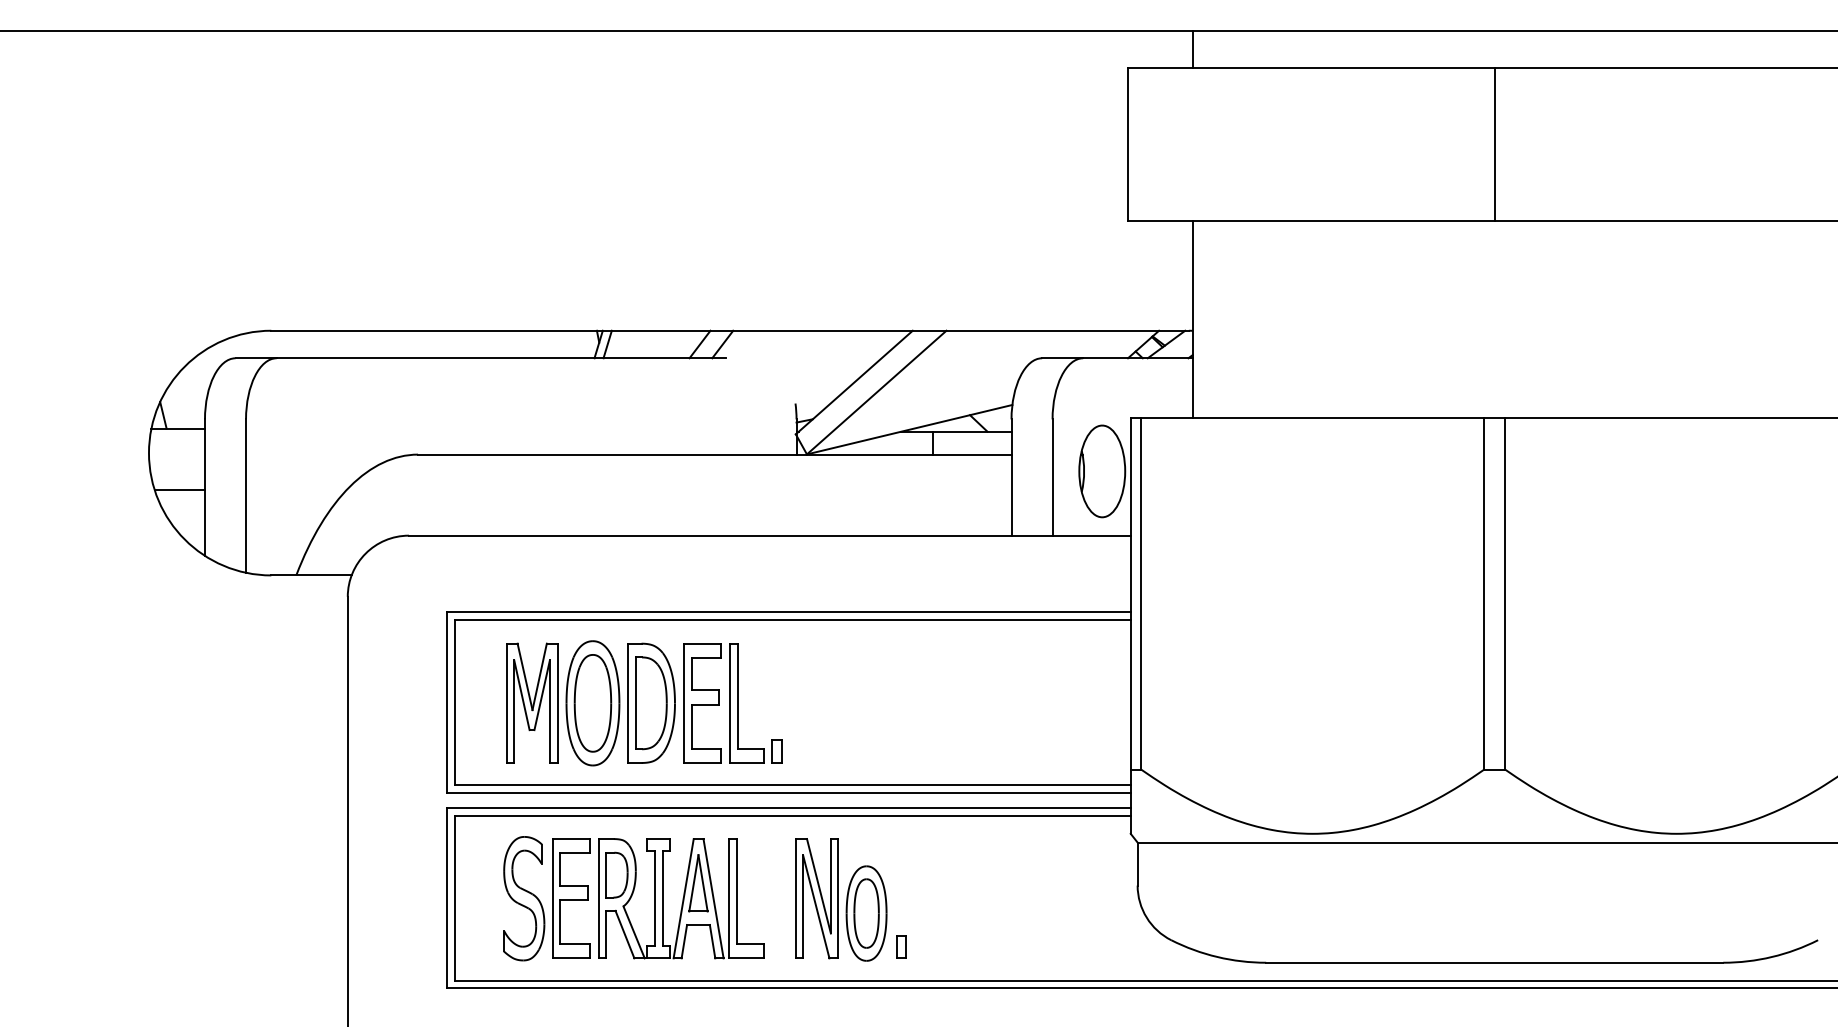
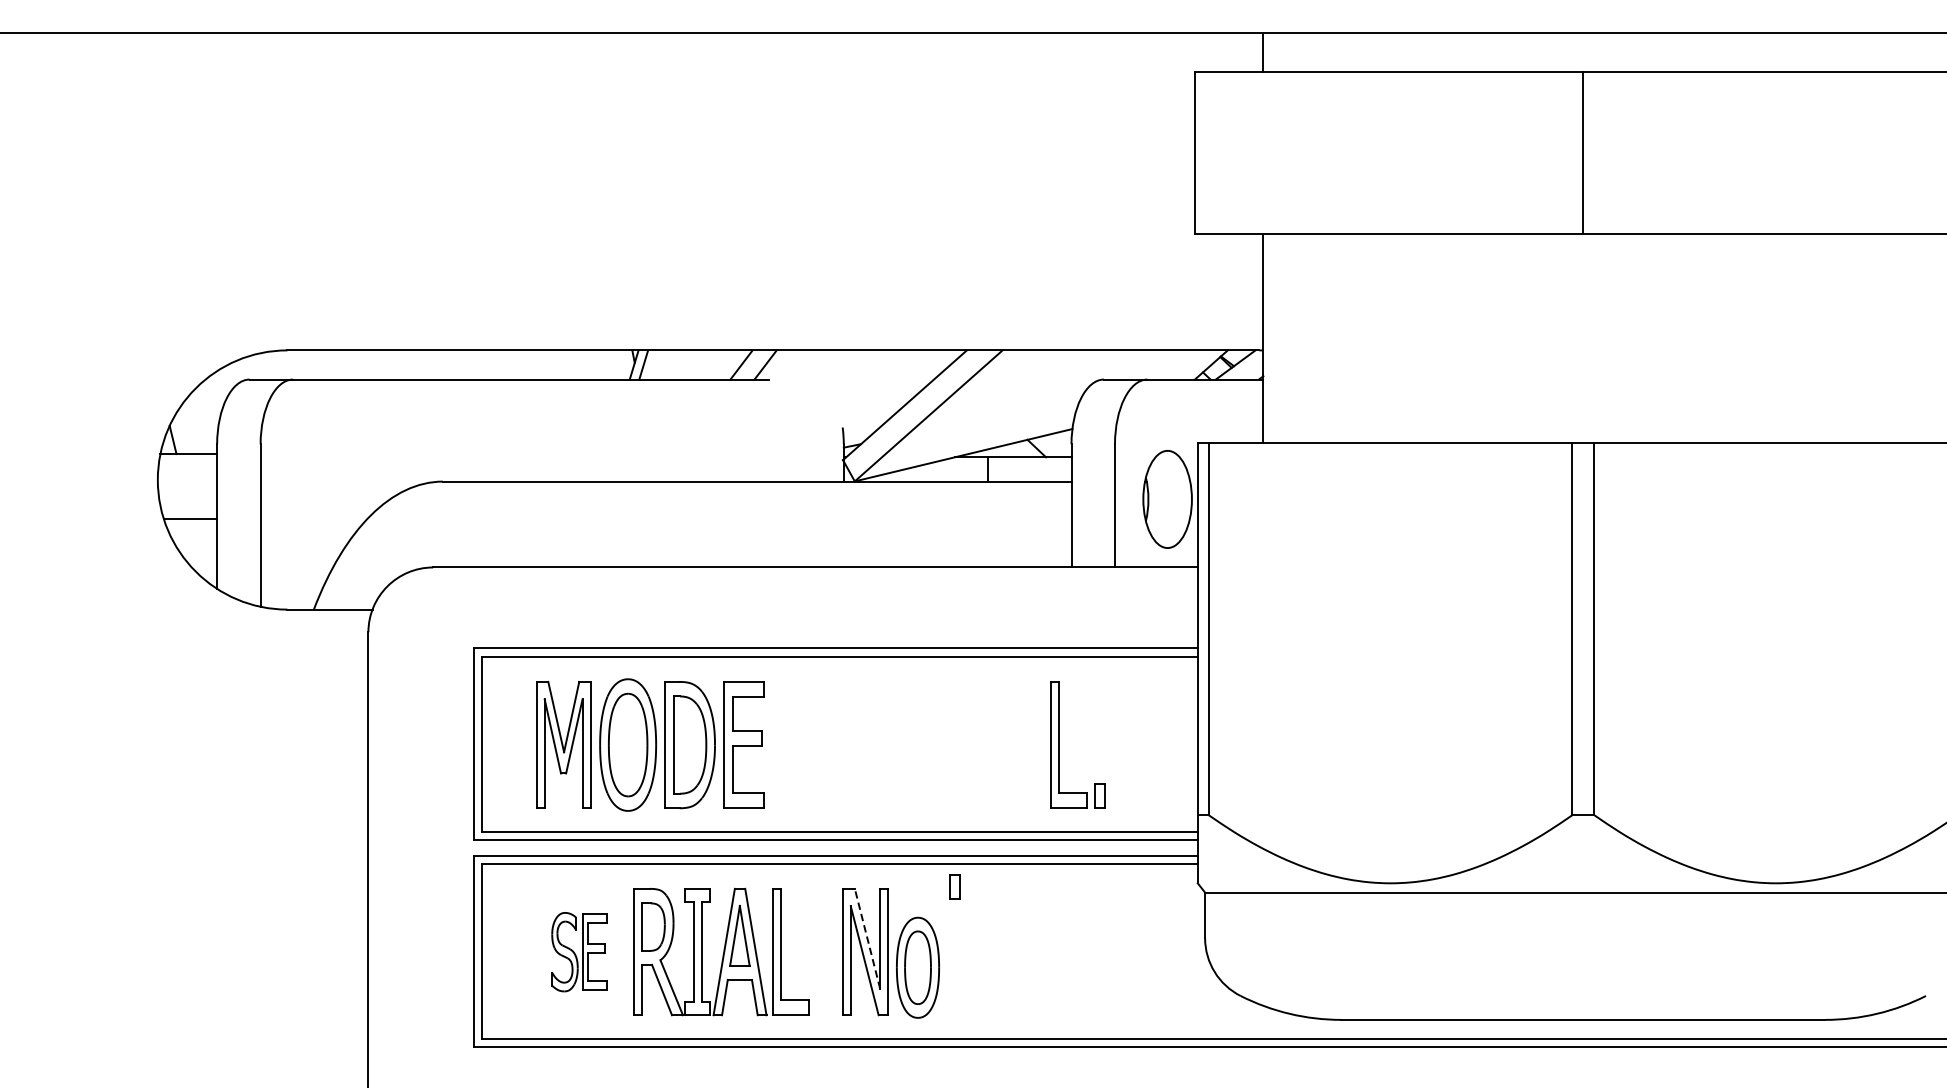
part: (738, 703) -> (1059, 745), moved
line: (818, 886) -> (867, 939), solid -> dashed
part: (546, 898) -> (578, 951), size x0.6
part: (901, 946) -> (954, 886), moved

